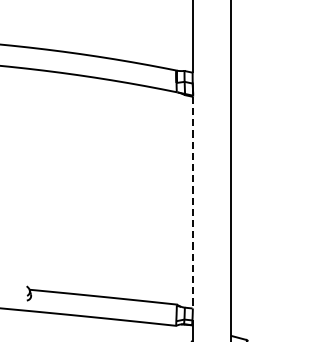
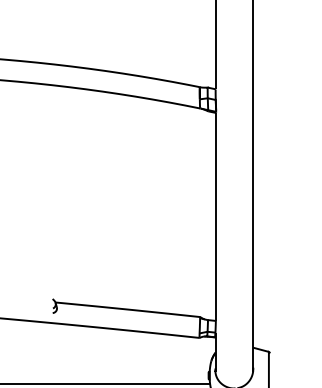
line: (192, 202) -> (215, 216), dashed -> solid

